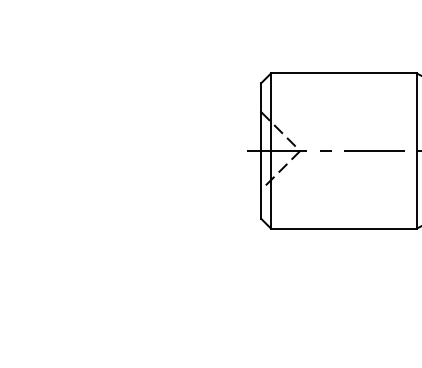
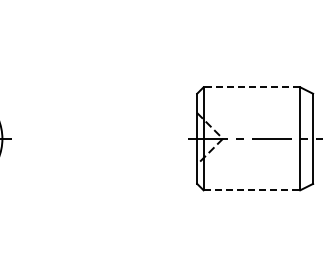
line: (343, 73) -> (251, 87), solid -> dashed
line: (344, 228) -> (252, 190), solid -> dashed

